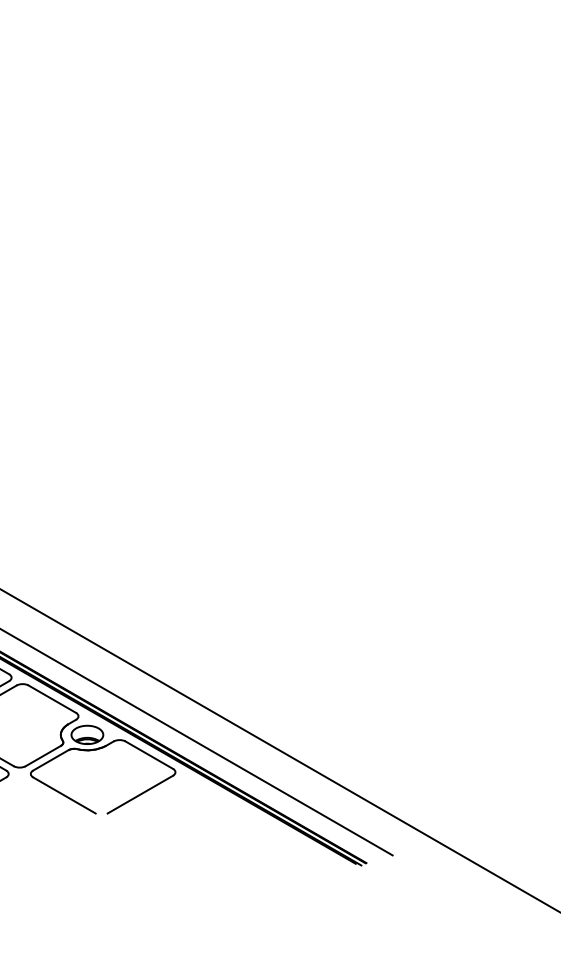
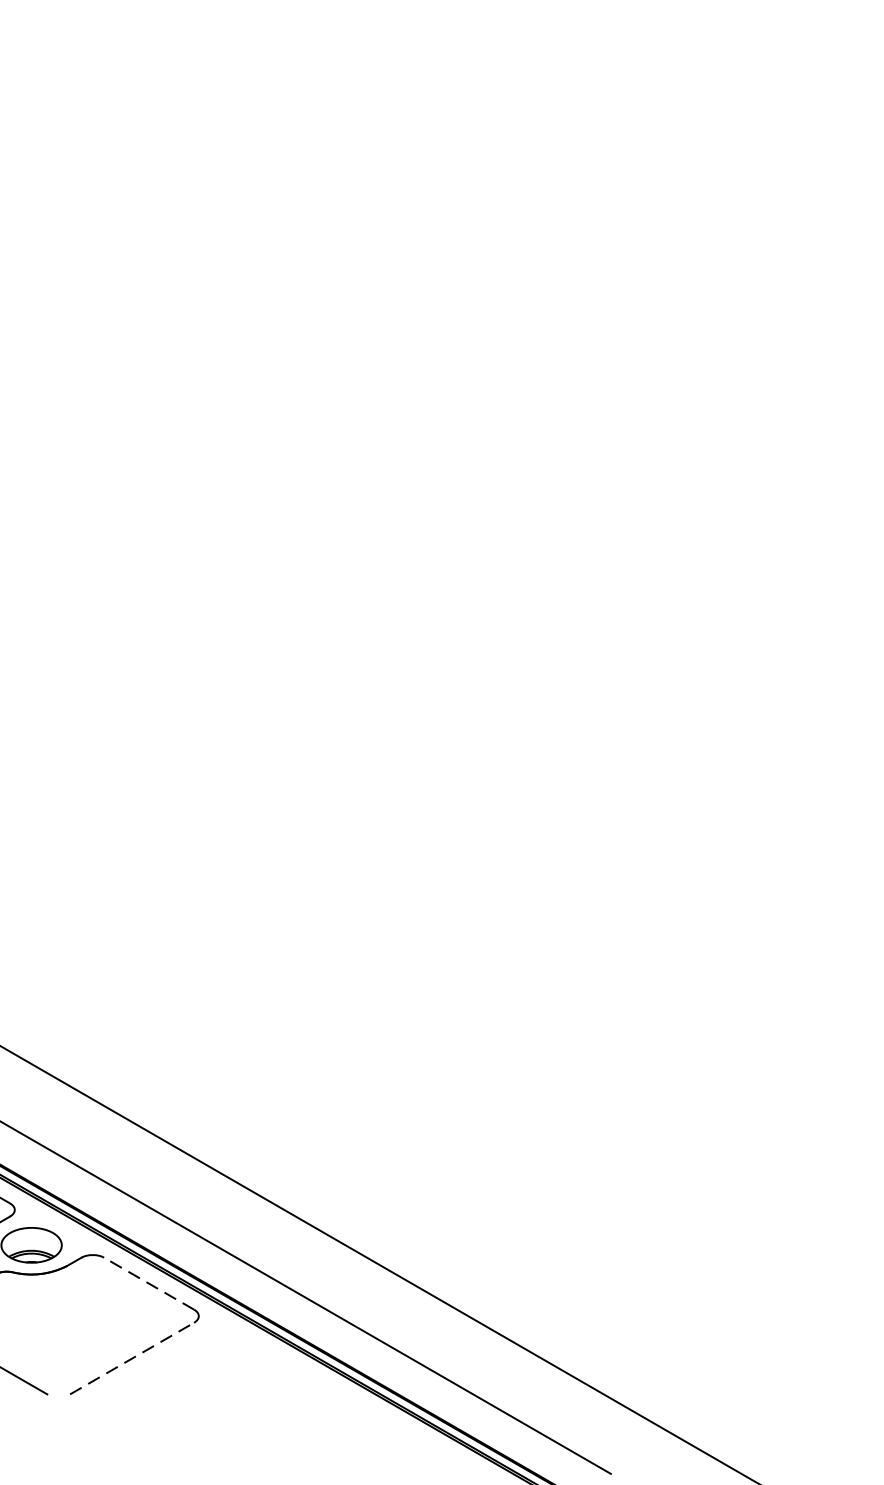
line: (148, 754) -> (147, 1282), solid -> dashed
line: (140, 794) -> (132, 1358), solid -> dashed

